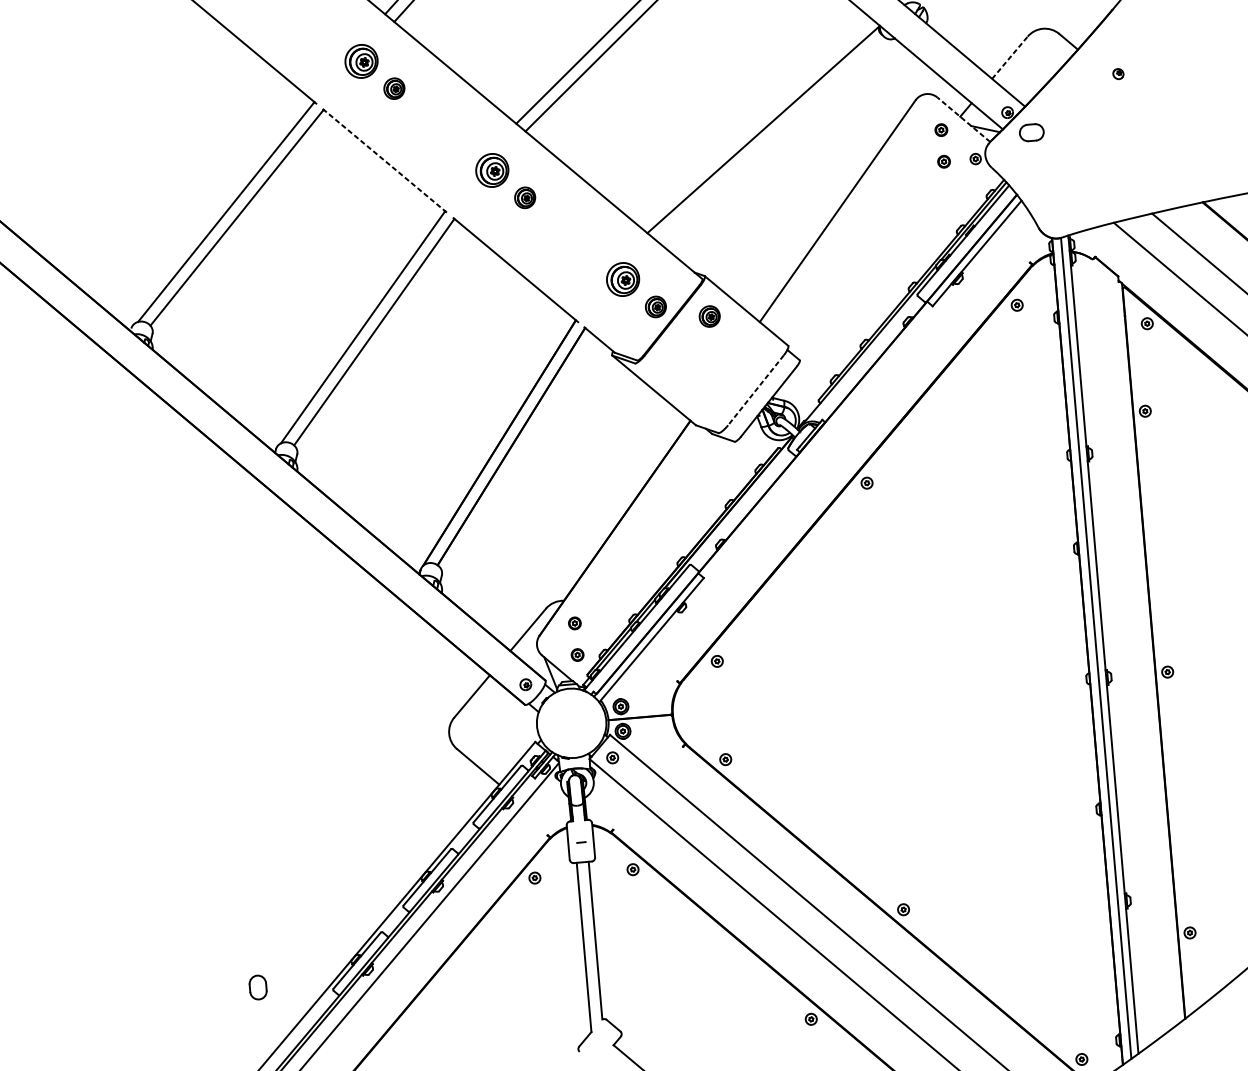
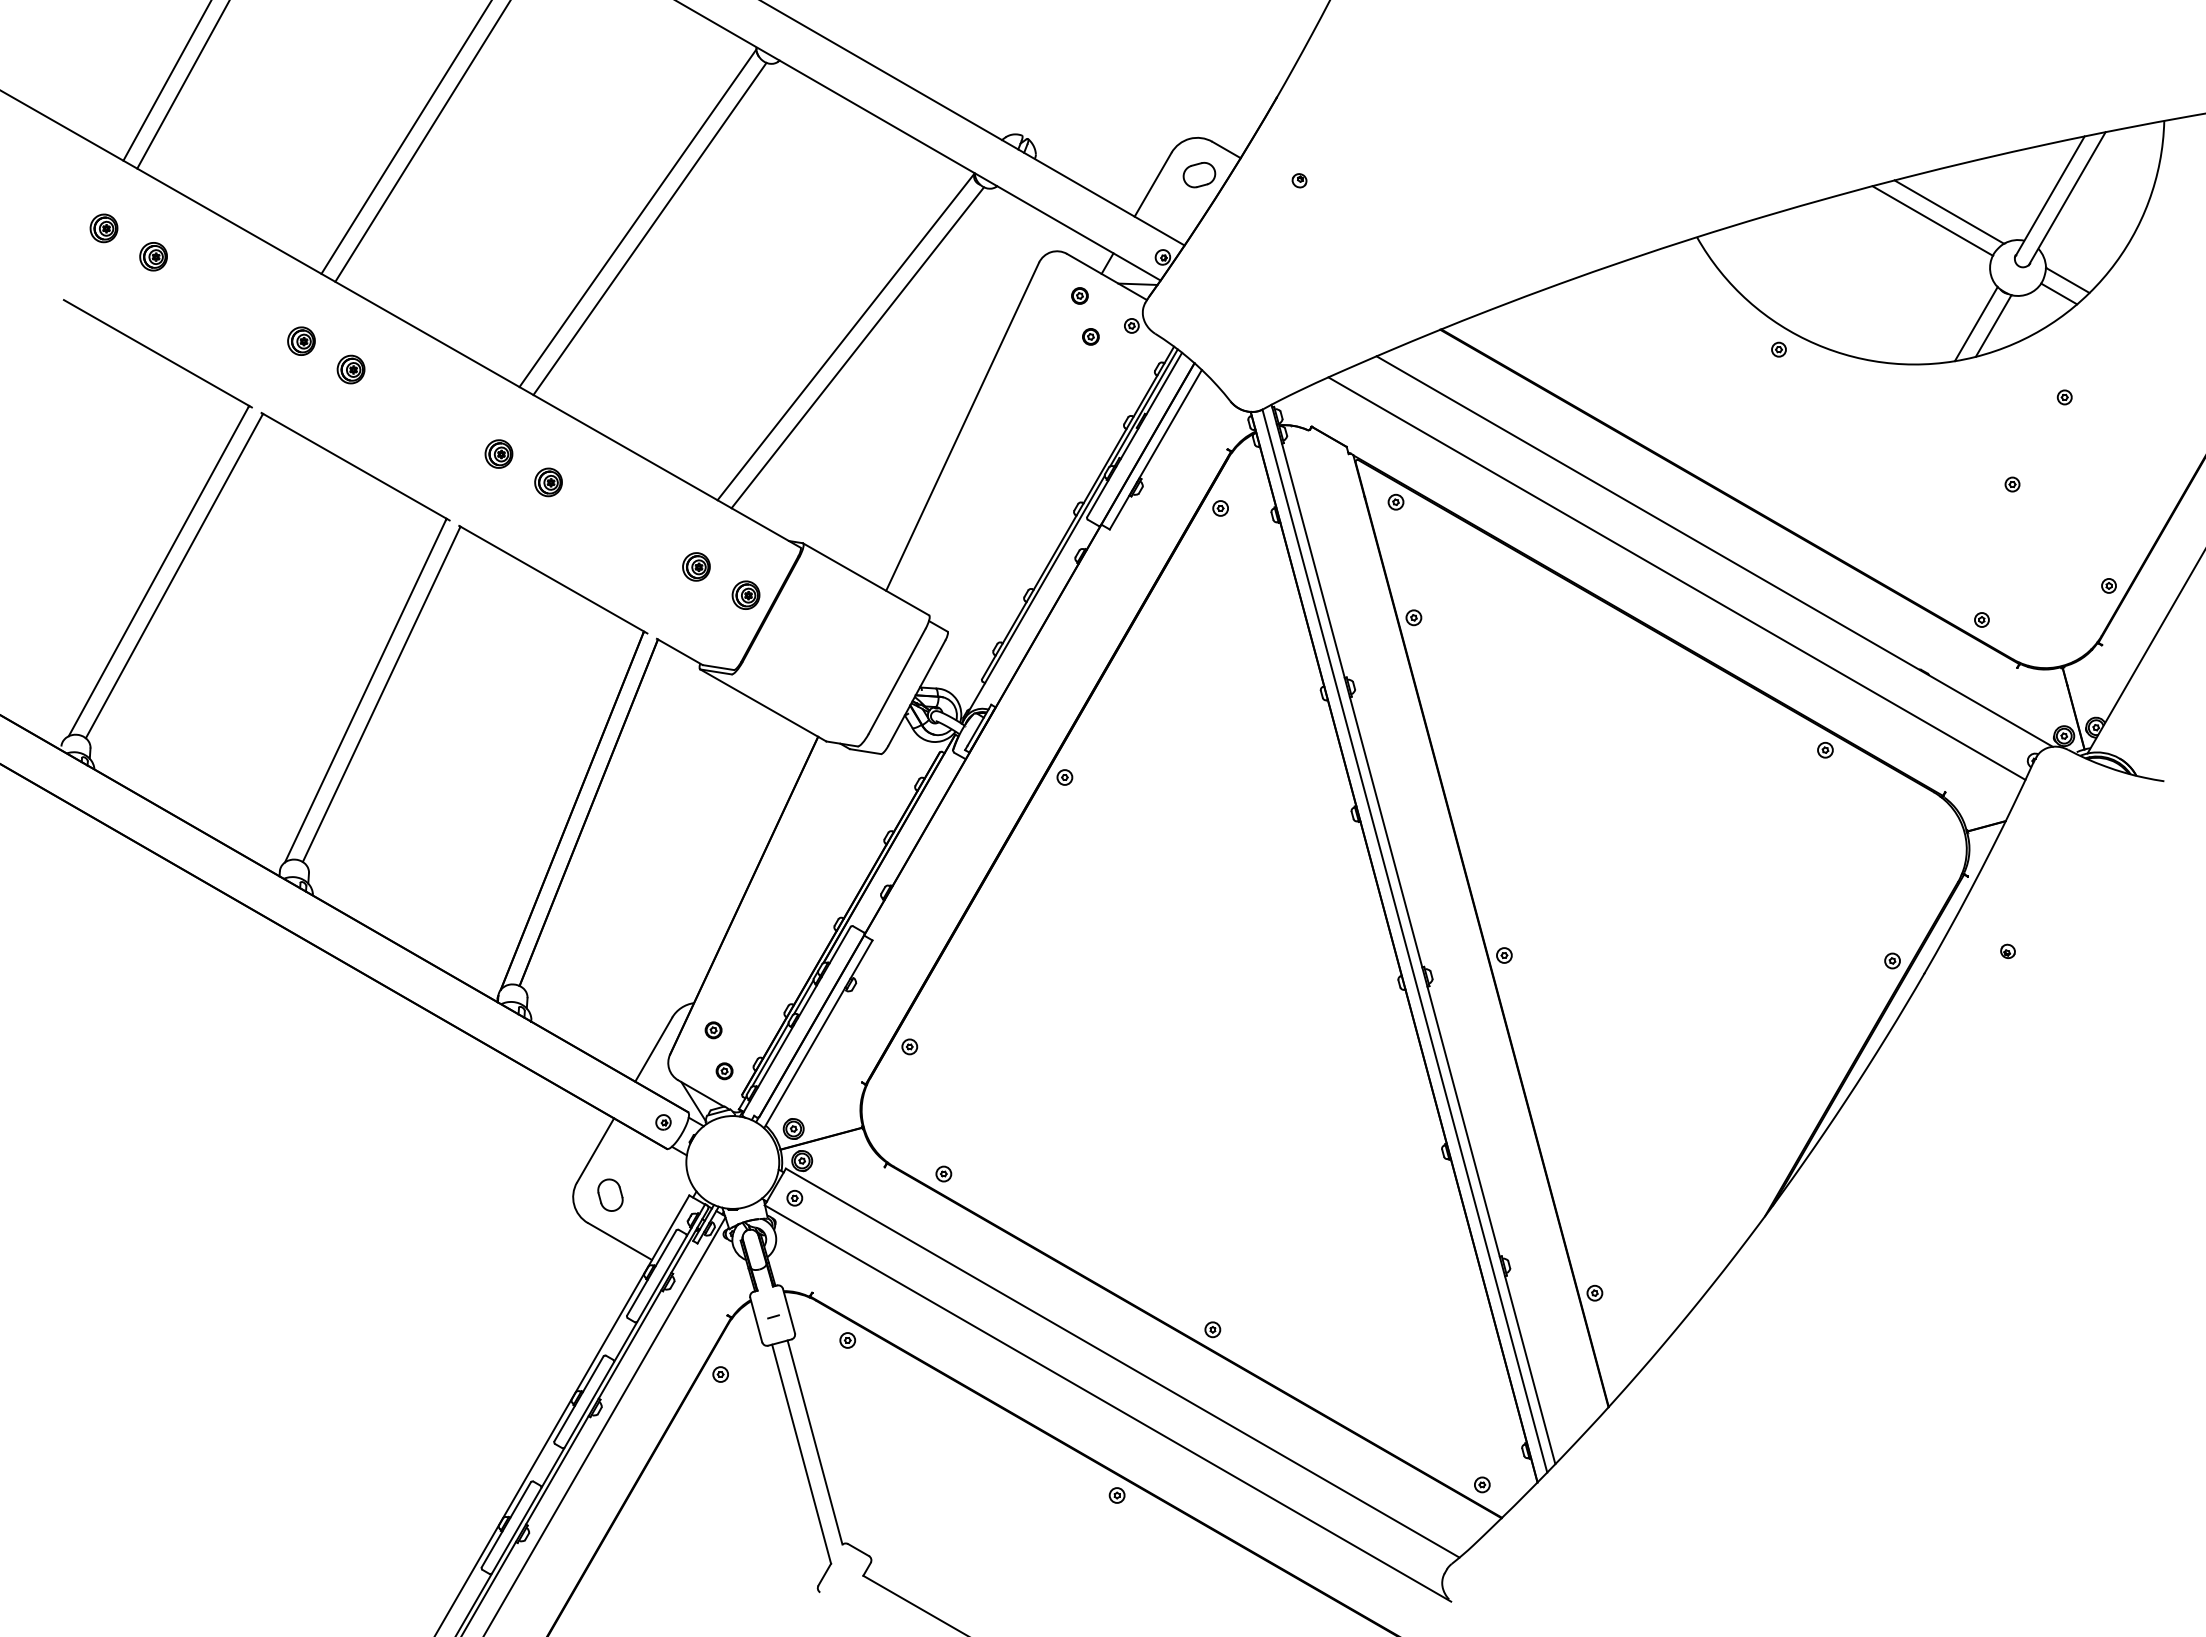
line: (1010, 57) -> (1153, 184), dashed -> solid
part: (361, 60) -> (301, 340), size x0.62
line: (963, 119) -> (1106, 276), dashed -> solid
part: (1031, 132) -> (1199, 175), moved
line: (770, 138) -> (857, 347), added
line: (385, 160) -> (356, 466), dashed -> solid
part: (492, 169) -> (498, 453), size x0.62
part: (623, 279) -> (696, 566), size x0.62
part: (709, 315) -> (818, 594), removed
line: (756, 390) -> (897, 681), dashed -> solid
part: (258, 987) -> (610, 1194), moved

